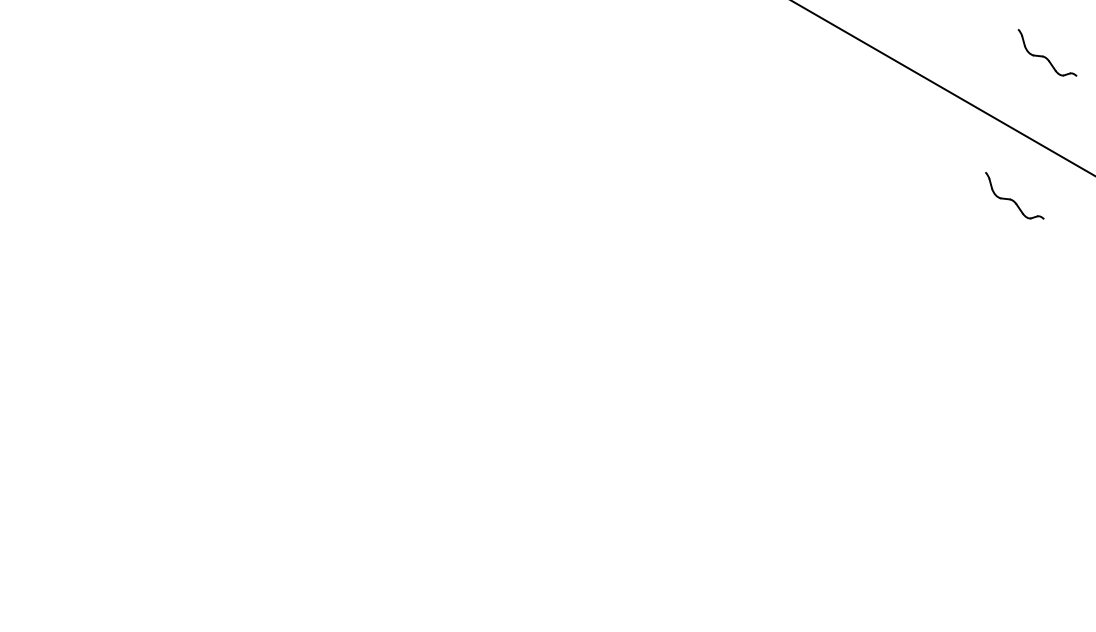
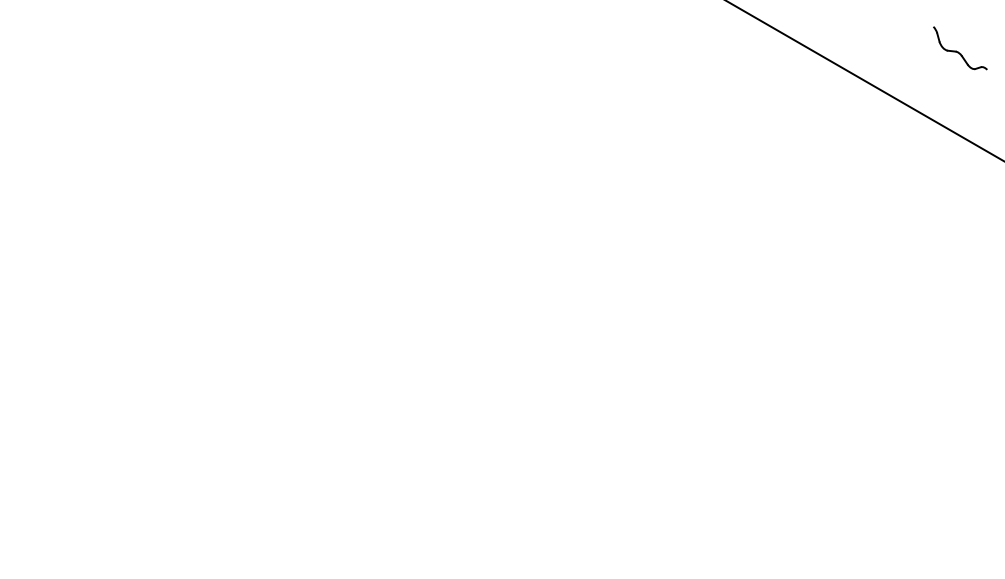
part: (1014, 195) -> (930, 179), removed

